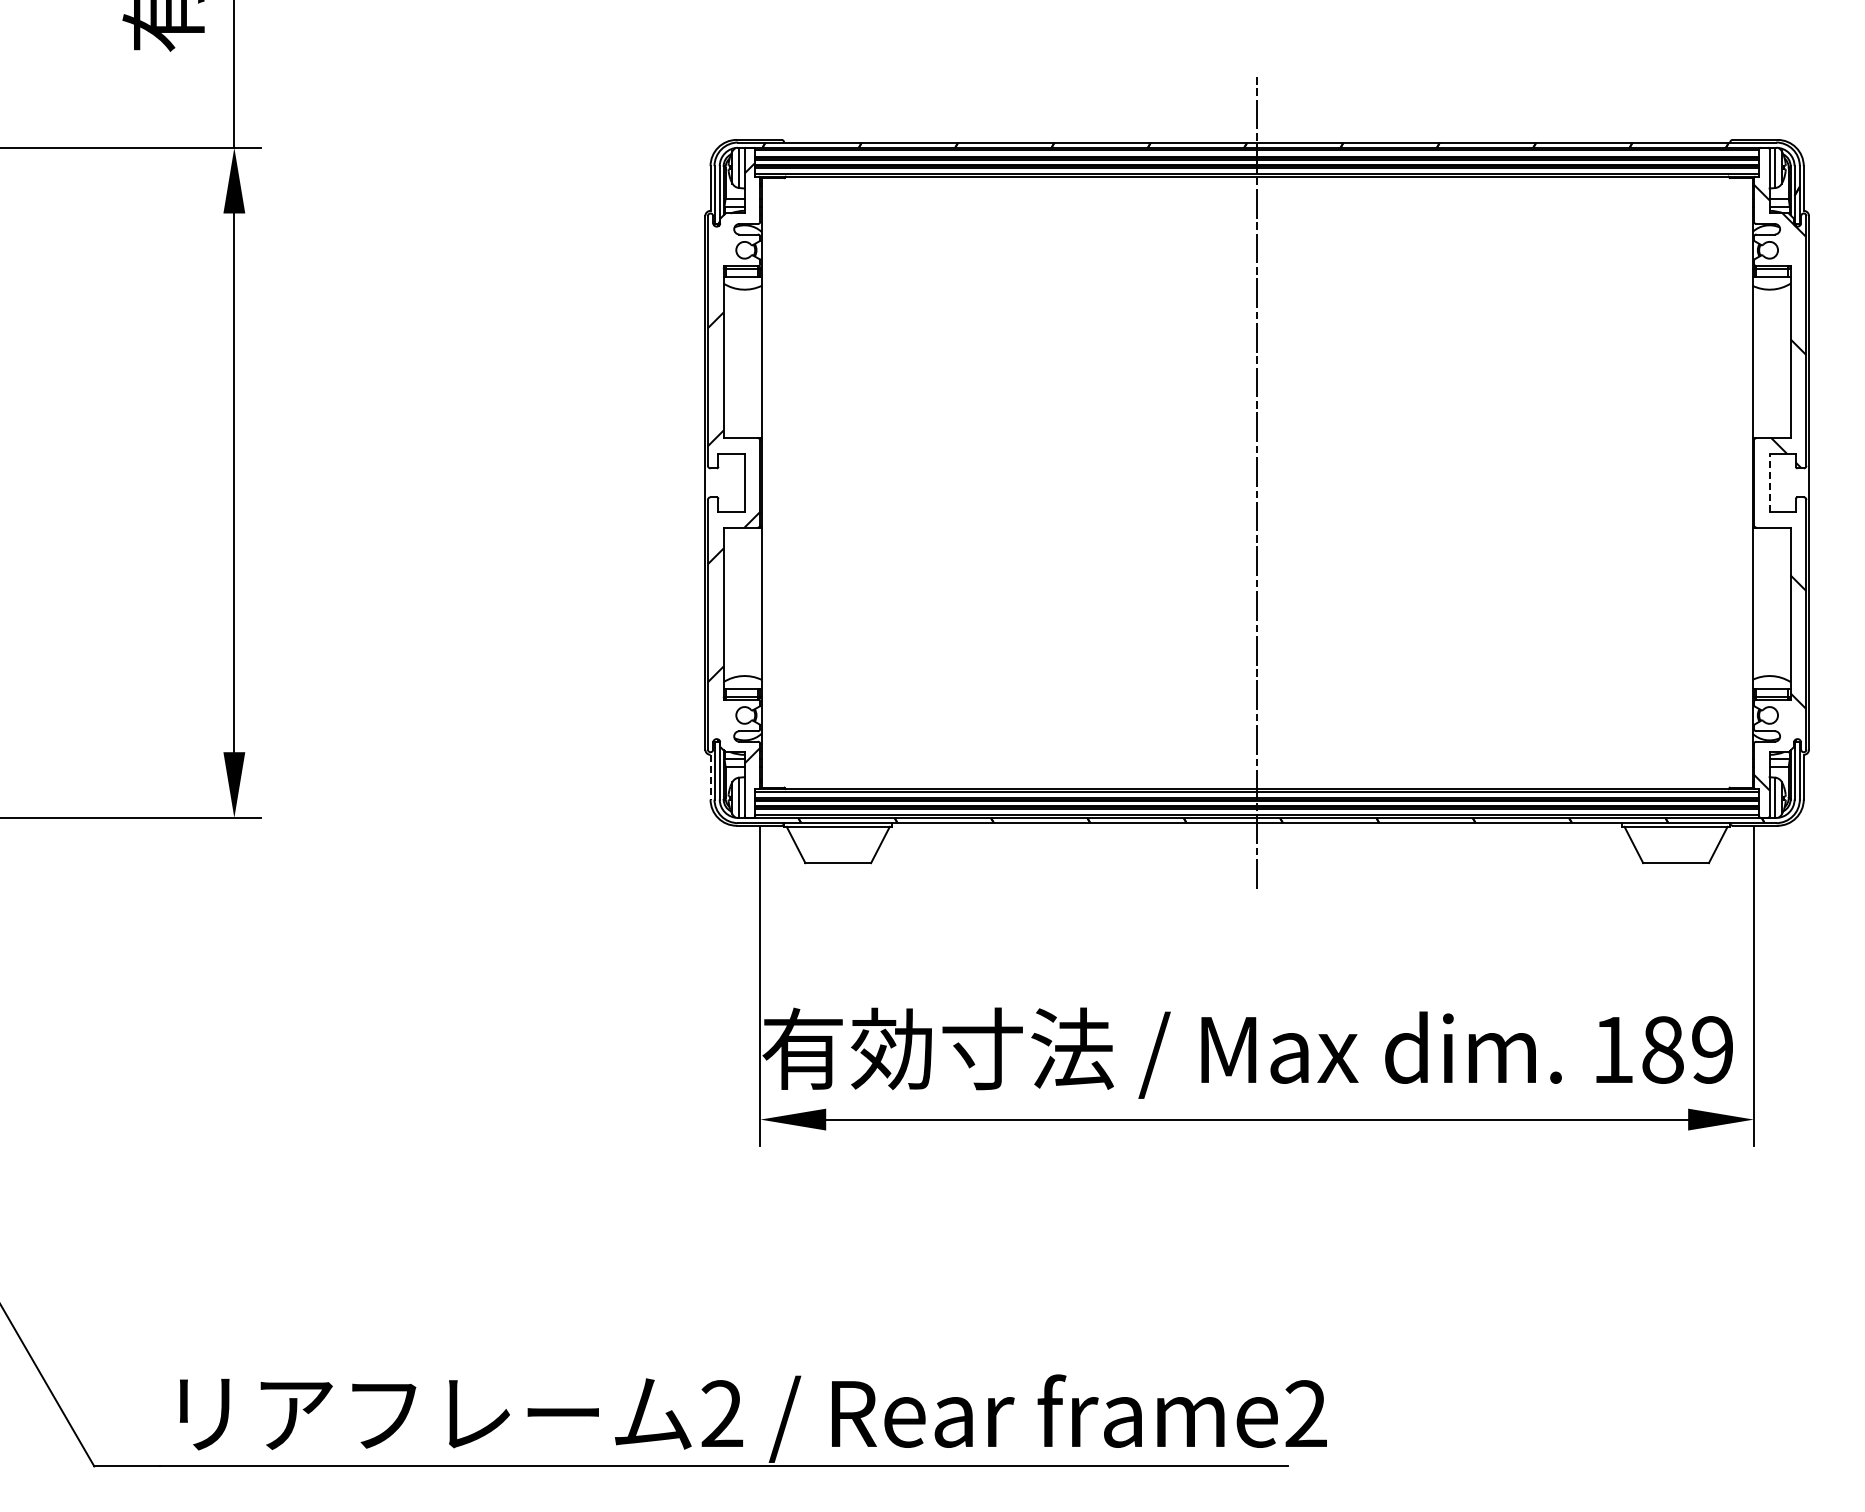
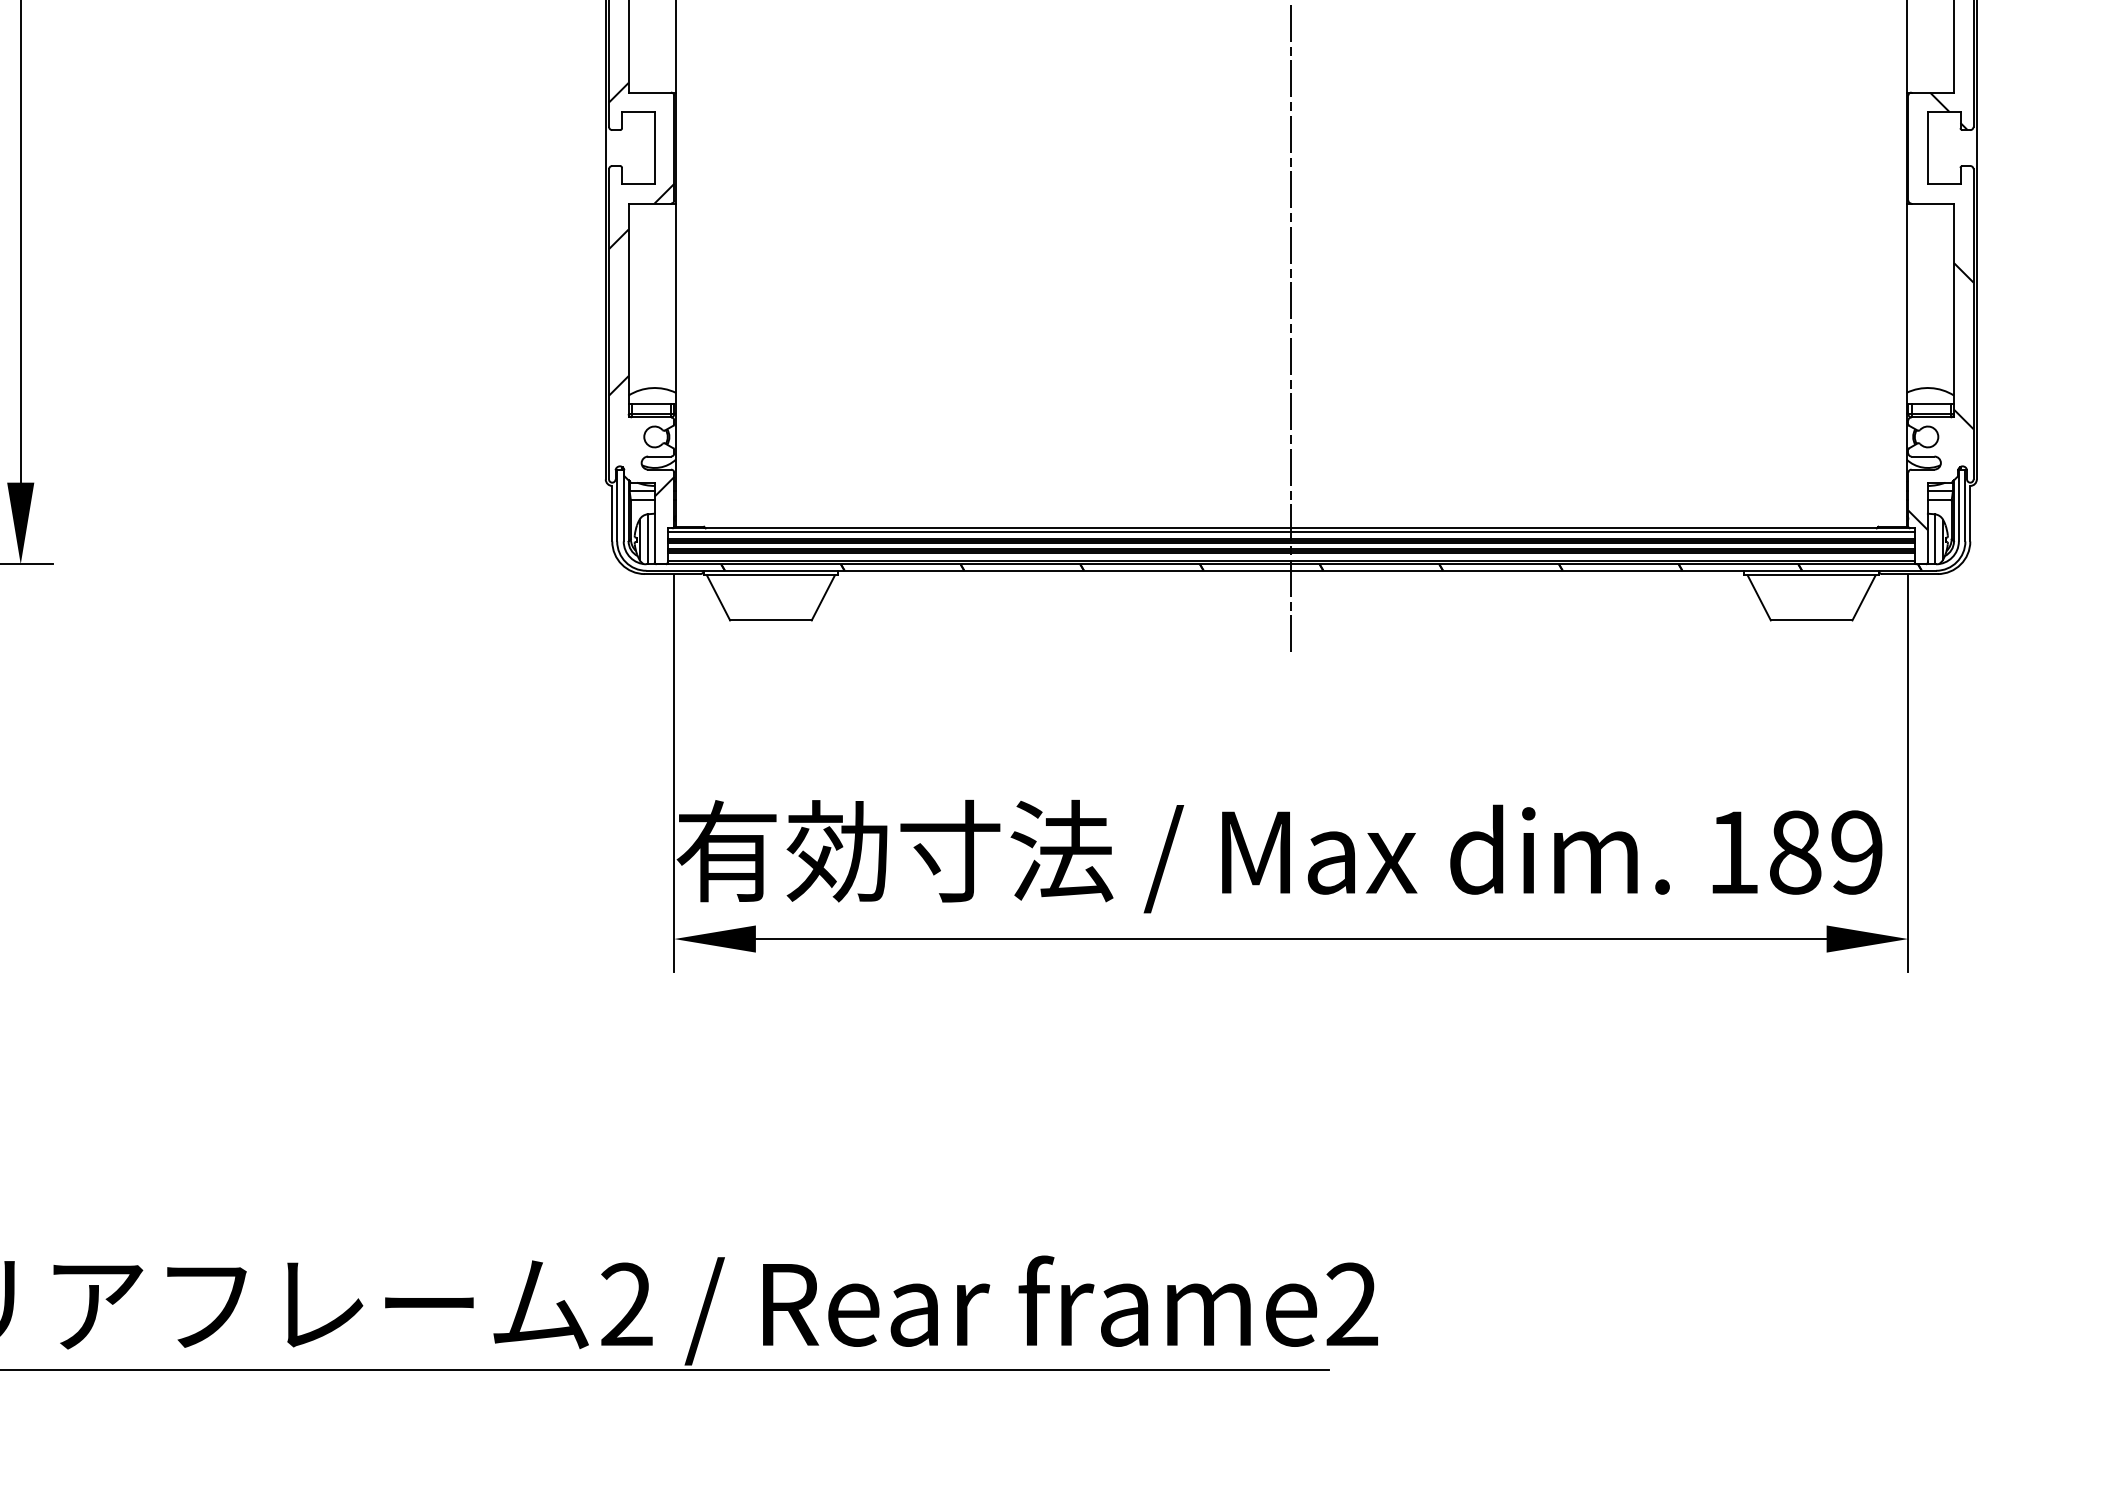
line: (1769, 482) -> (1927, 147), dashed -> solid
line: (710, 777) -> (612, 514), dashed -> solid

